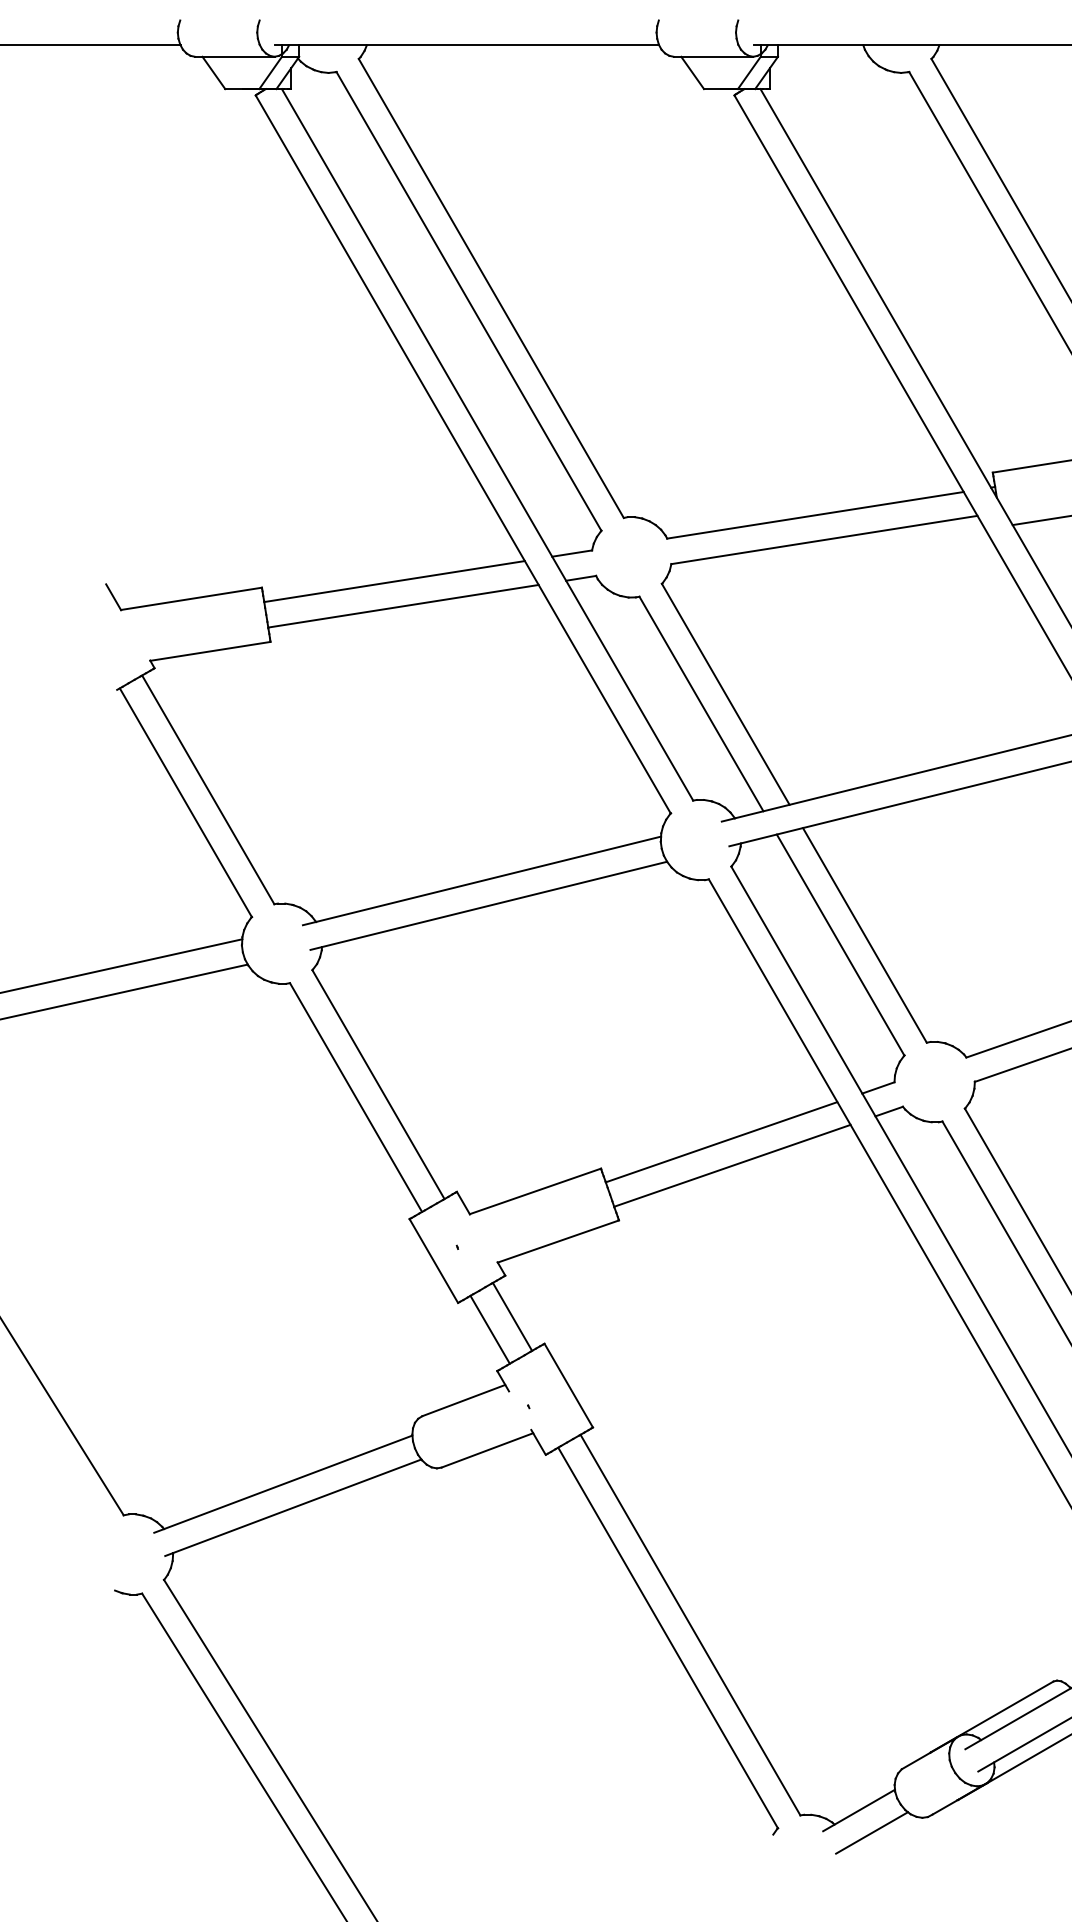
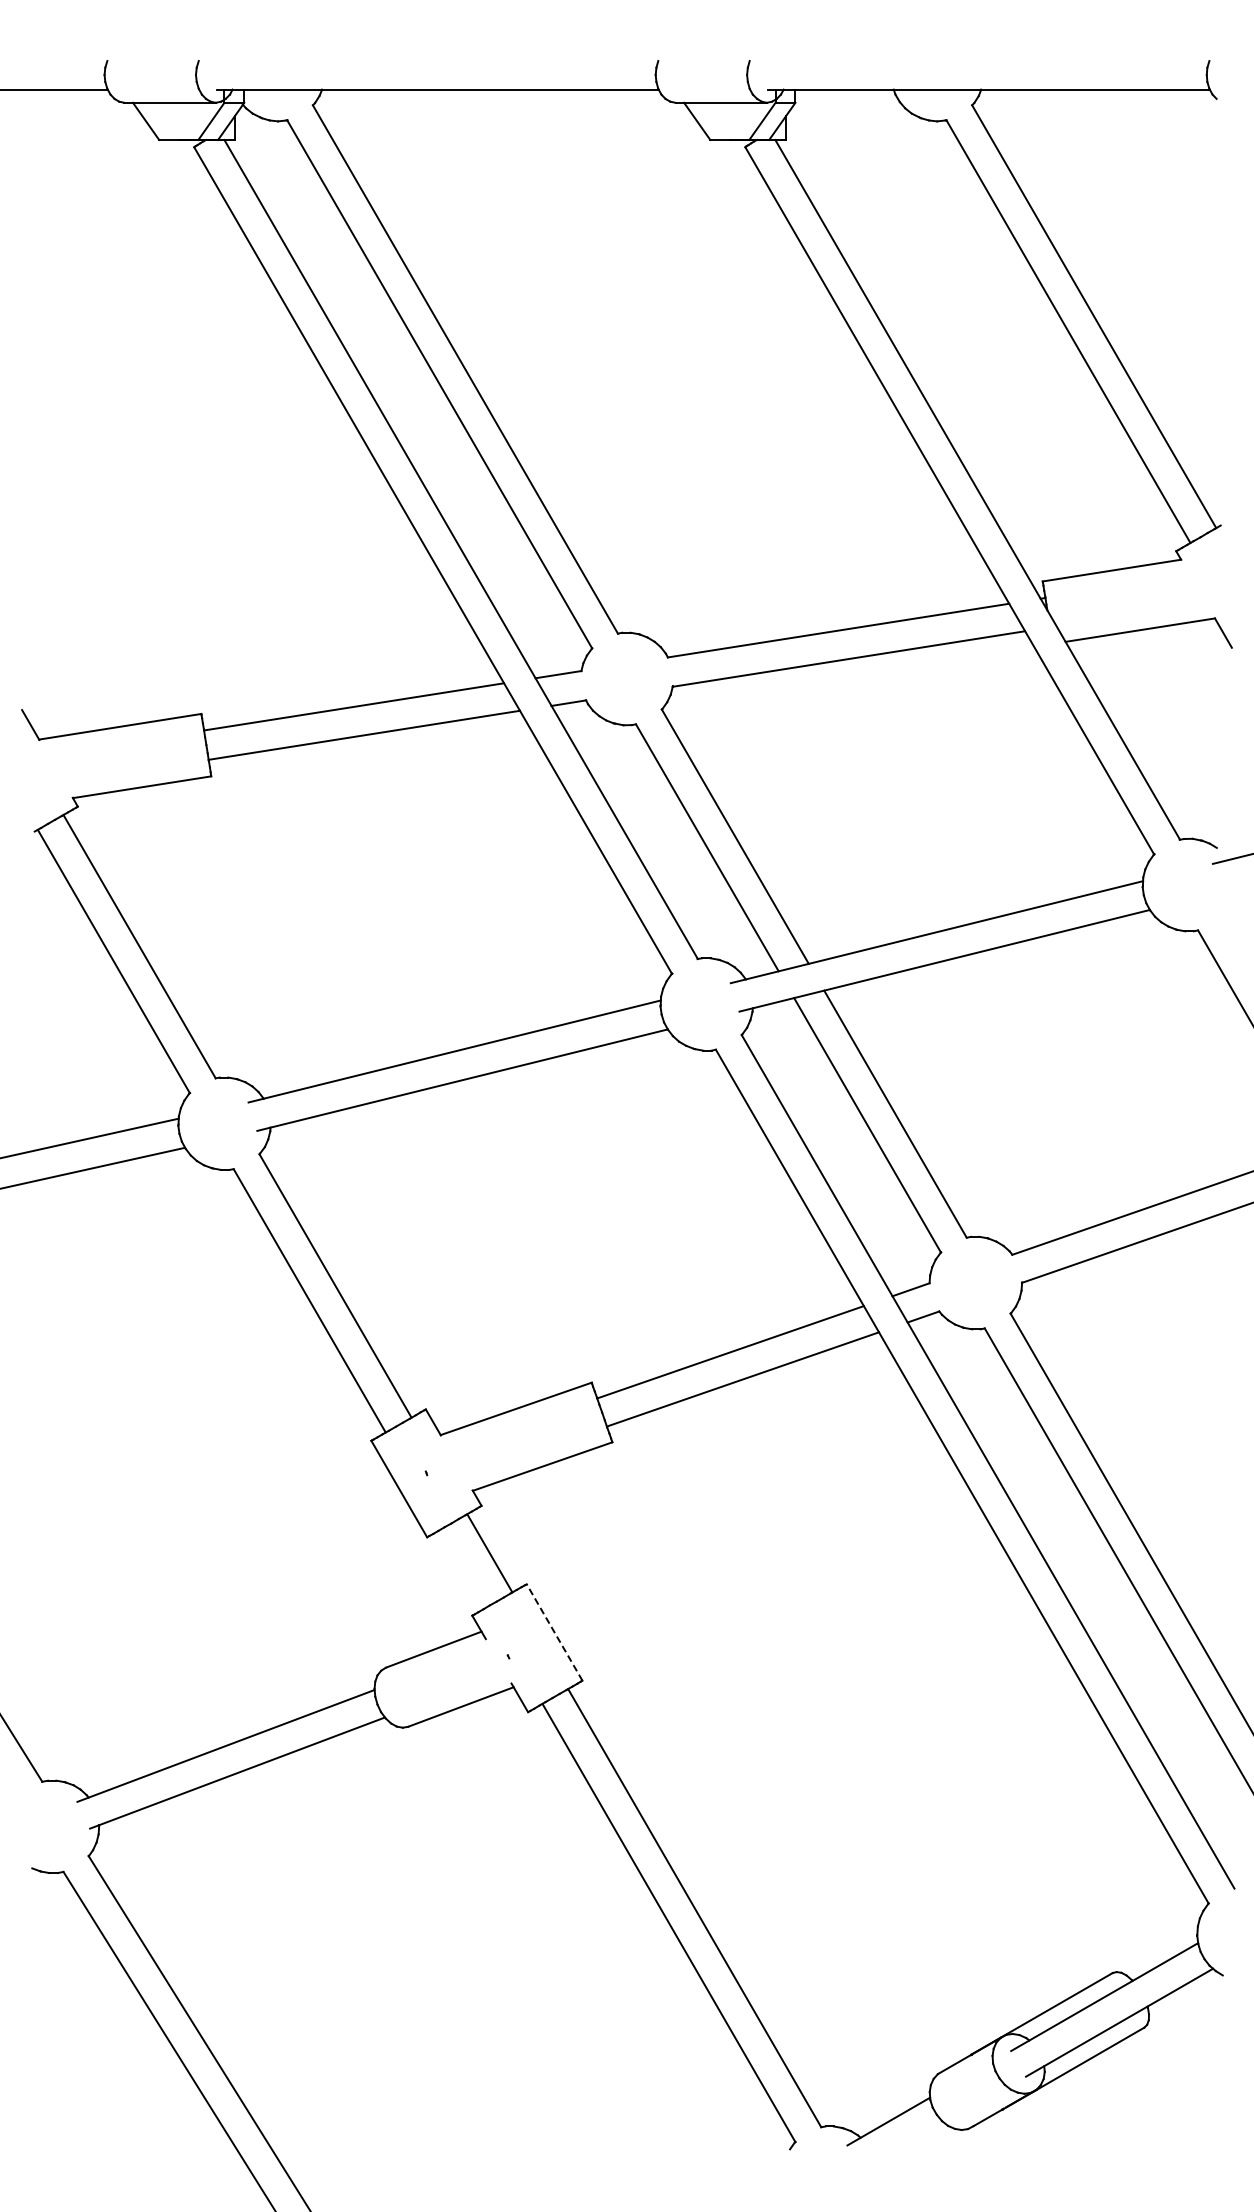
line: (489, 1330) -> (463, 1568), removed
line: (568, 1385) -> (554, 1632), solid -> dashed
line: (871, 1833) -> (903, 2147), removed

